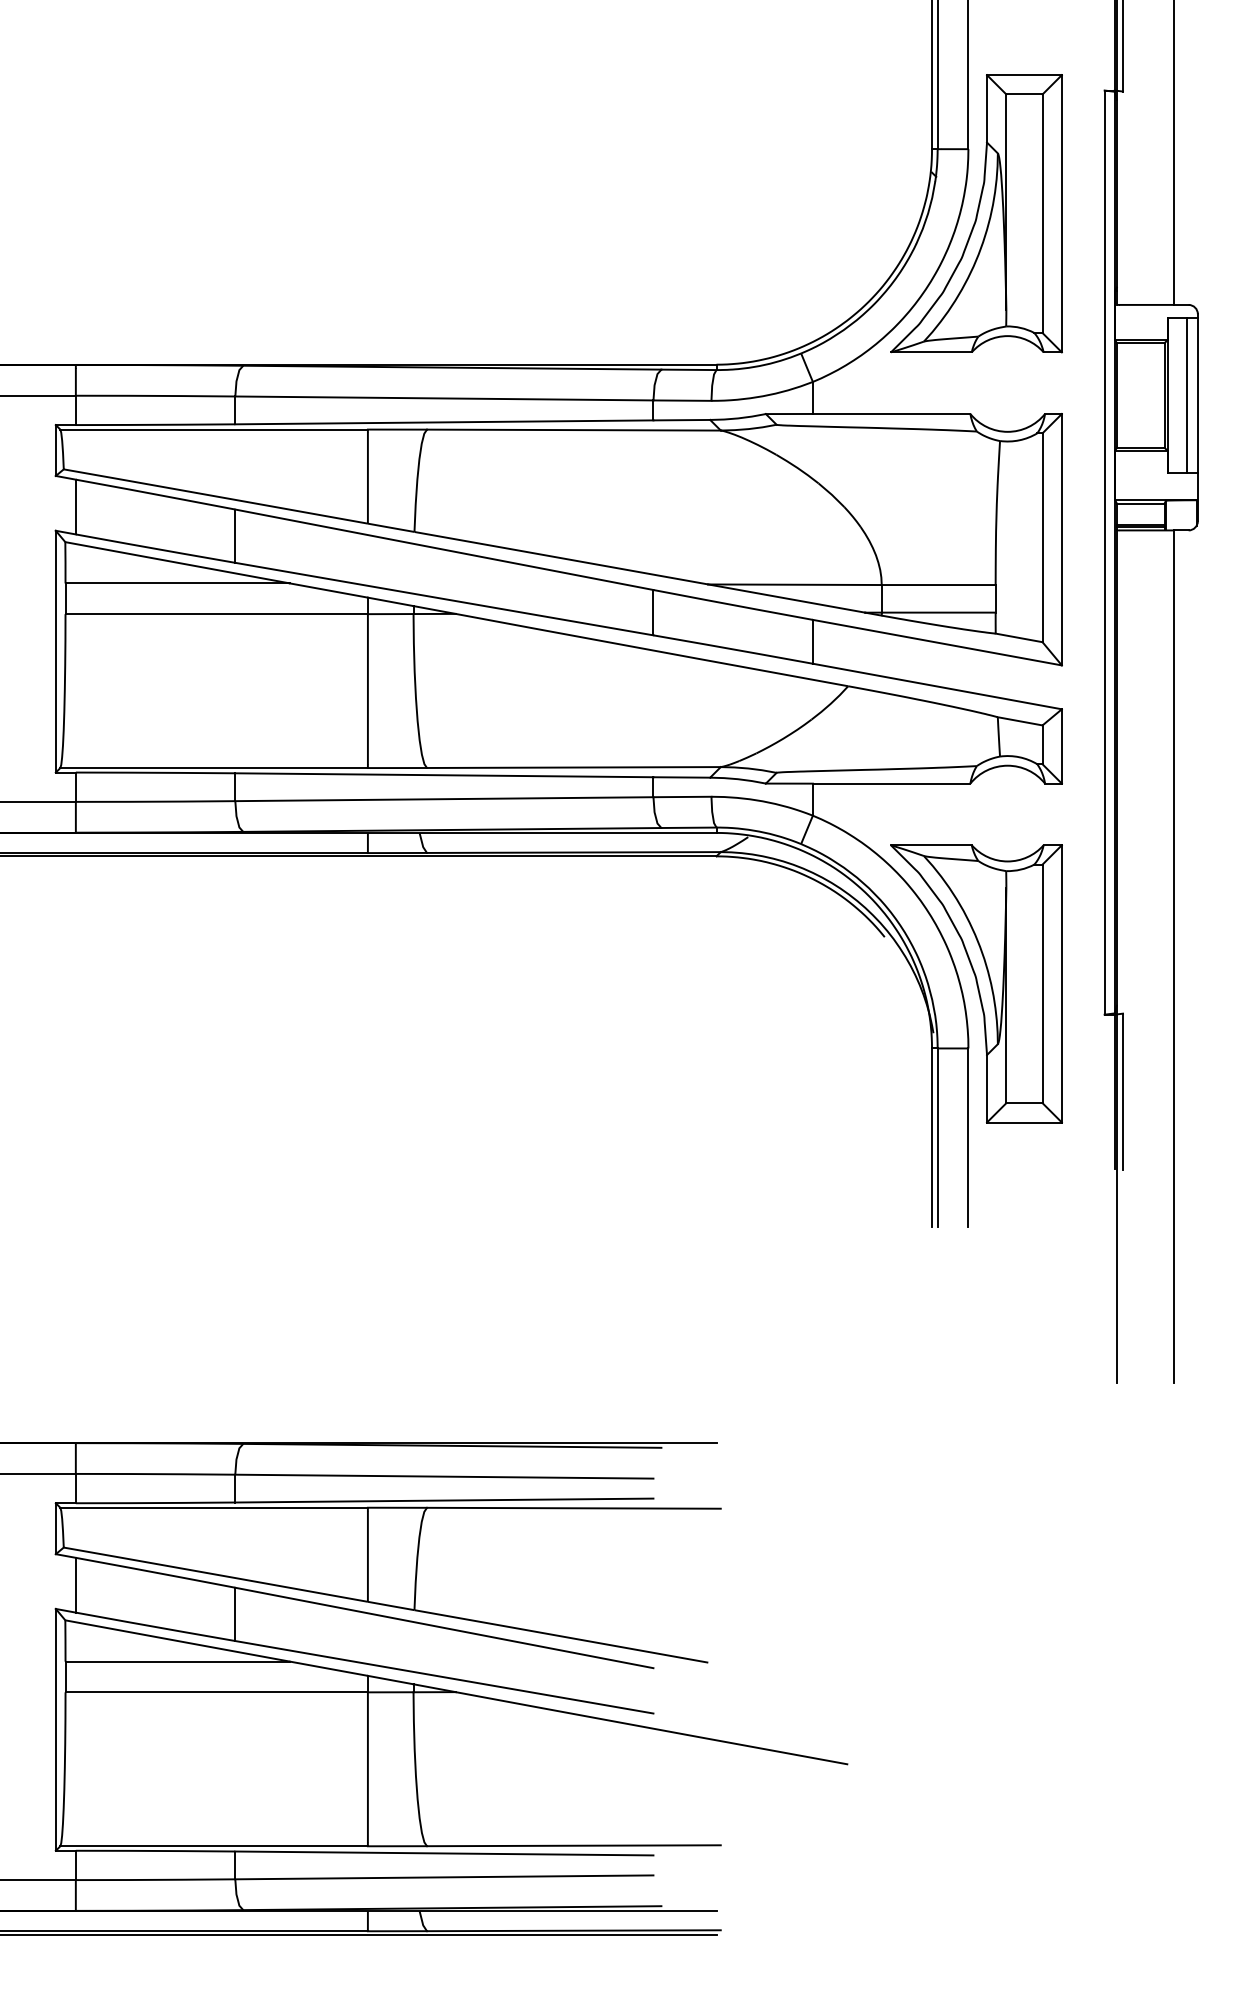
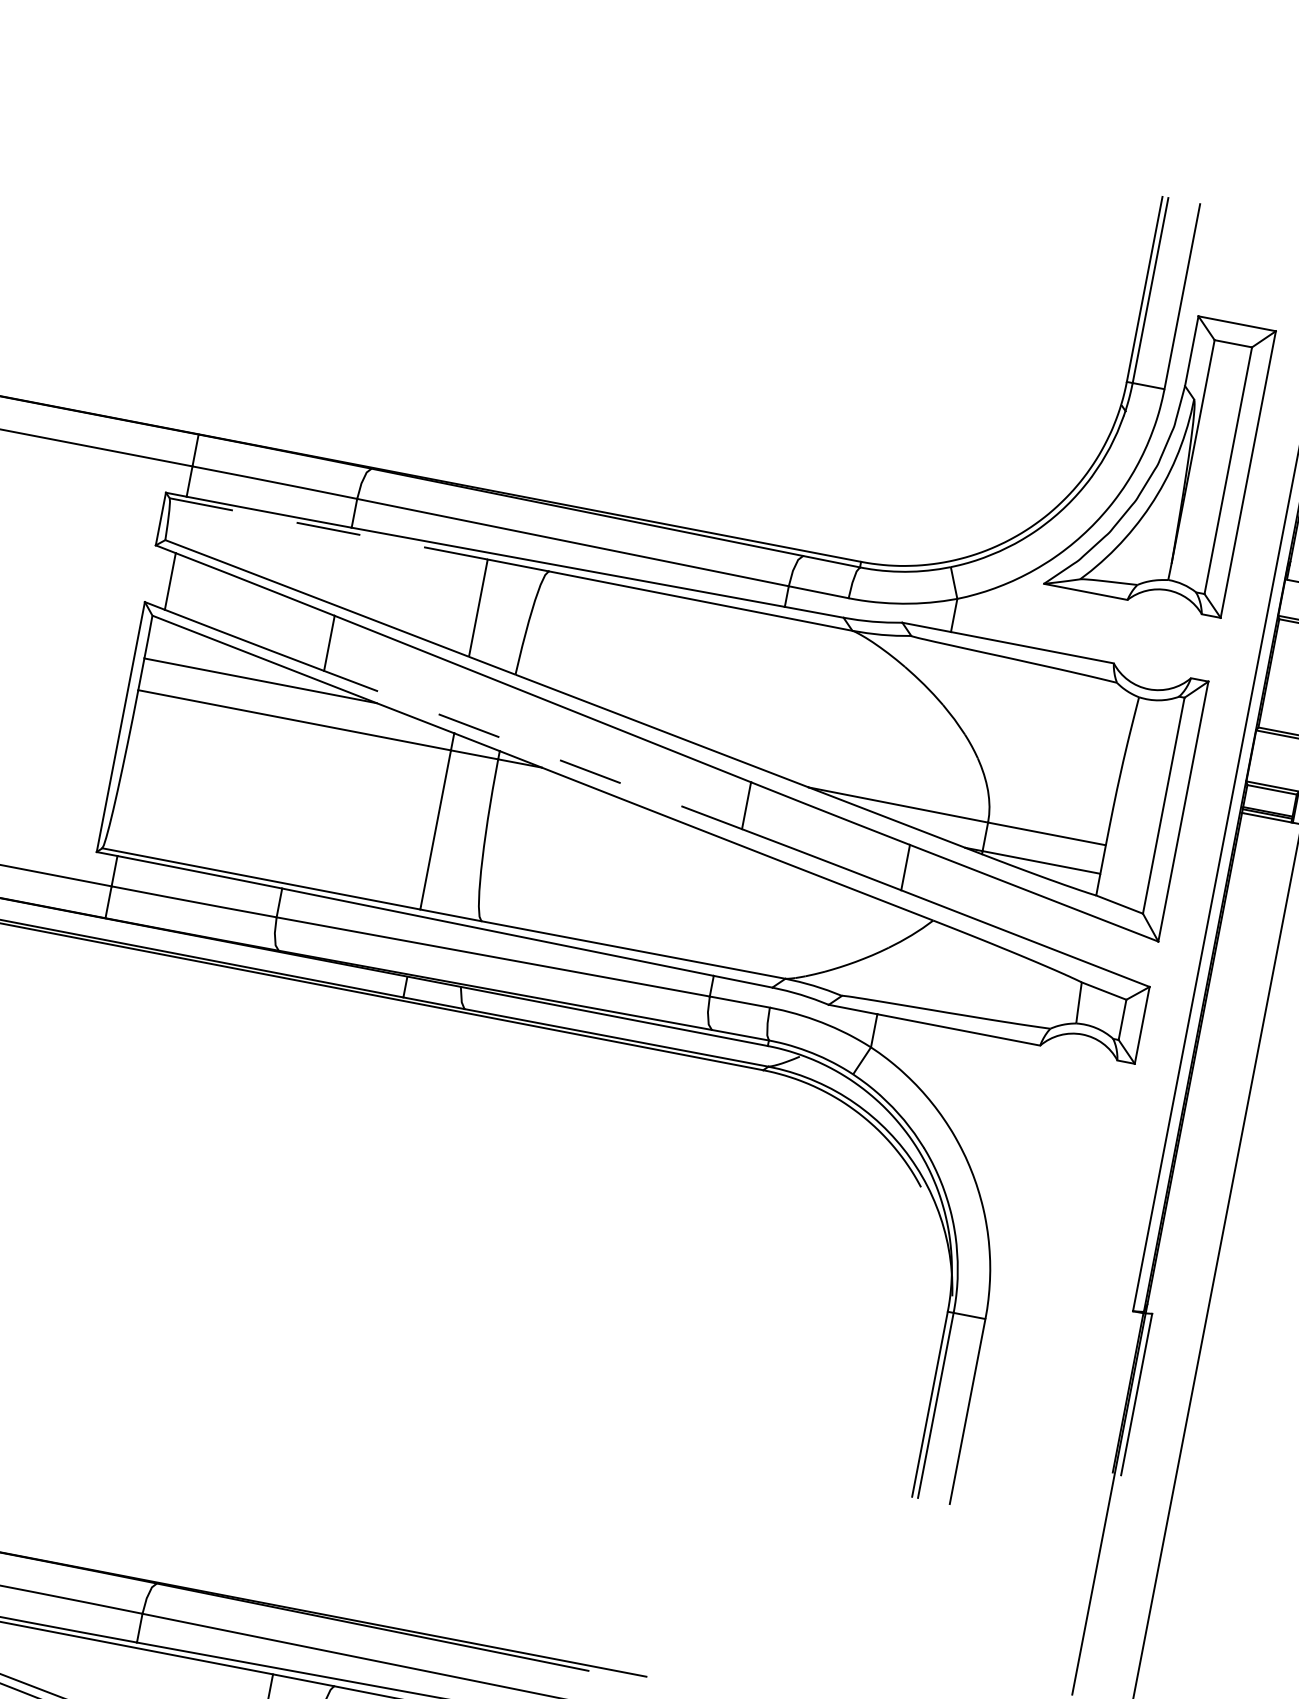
line: (214, 429) -> (329, 528), solid -> dashed
line: (443, 599) -> (532, 750), solid -> dashed
part: (976, 983) -> (1006, 1253), removed

